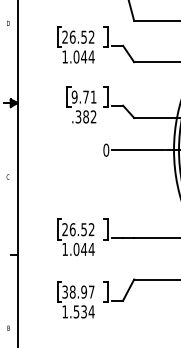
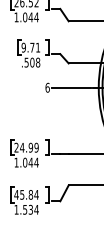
text: (86, 116) -> (32, 62), .382 -> .508
text: (106, 149) -> (47, 87), 0 -> 6
text: (81, 229) -> (28, 147), 26.52 -> 24.99
text: (78, 291) -> (26, 194), 38.97 -> 45.84

